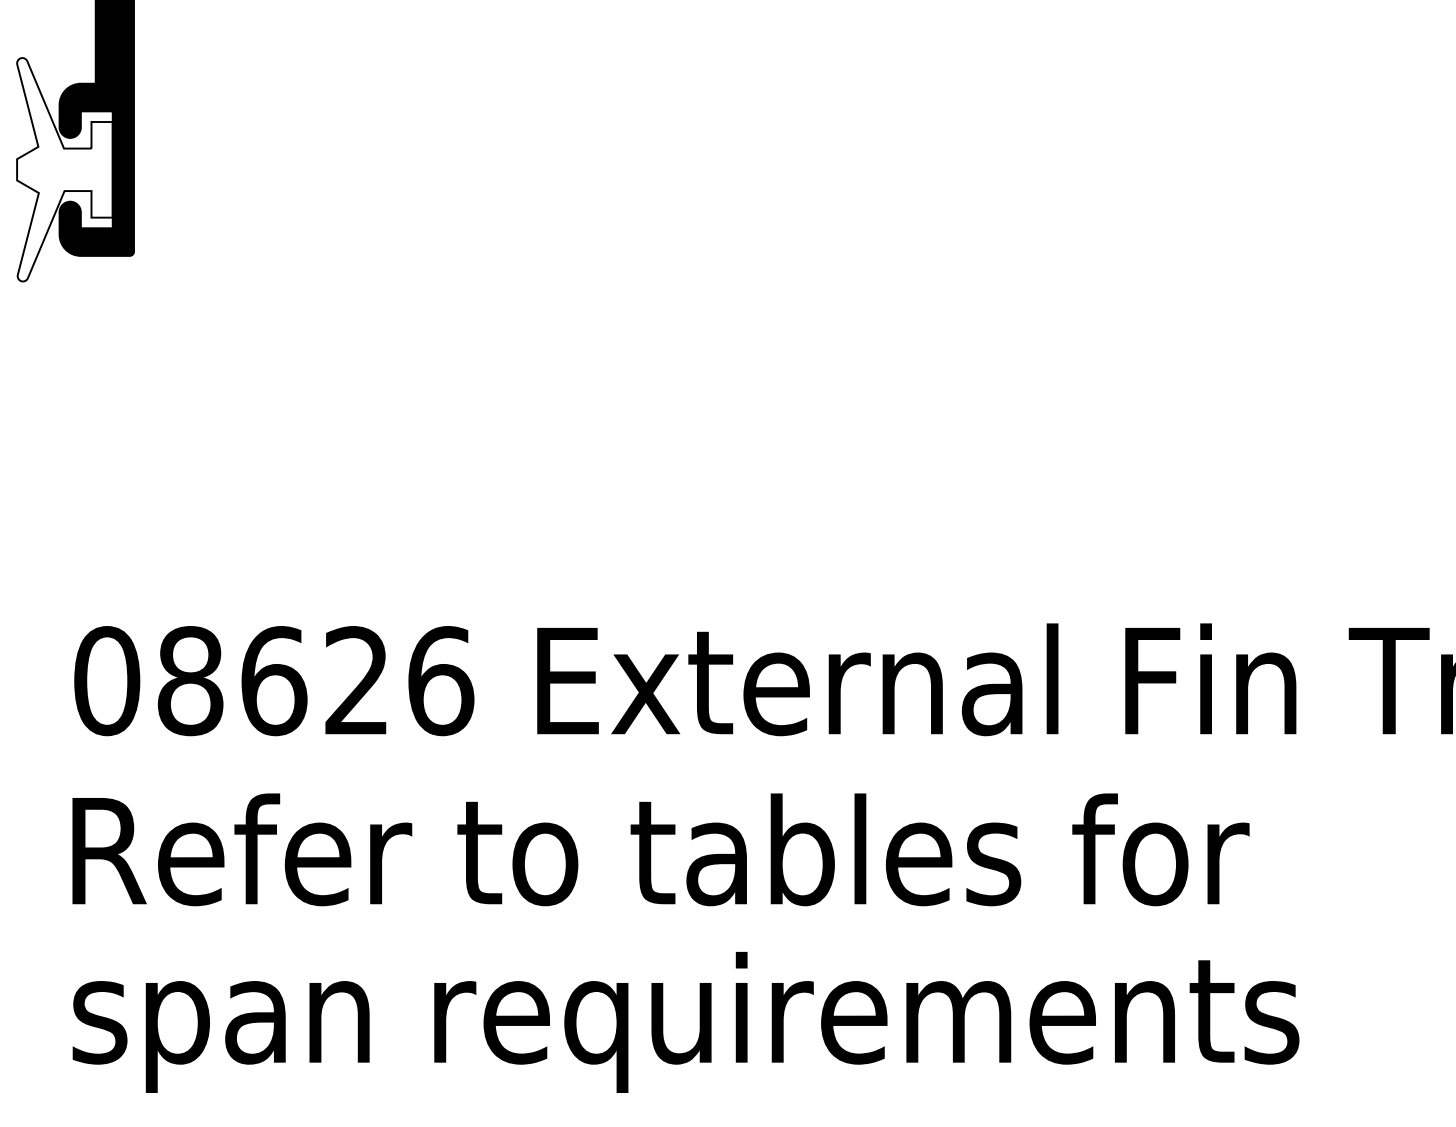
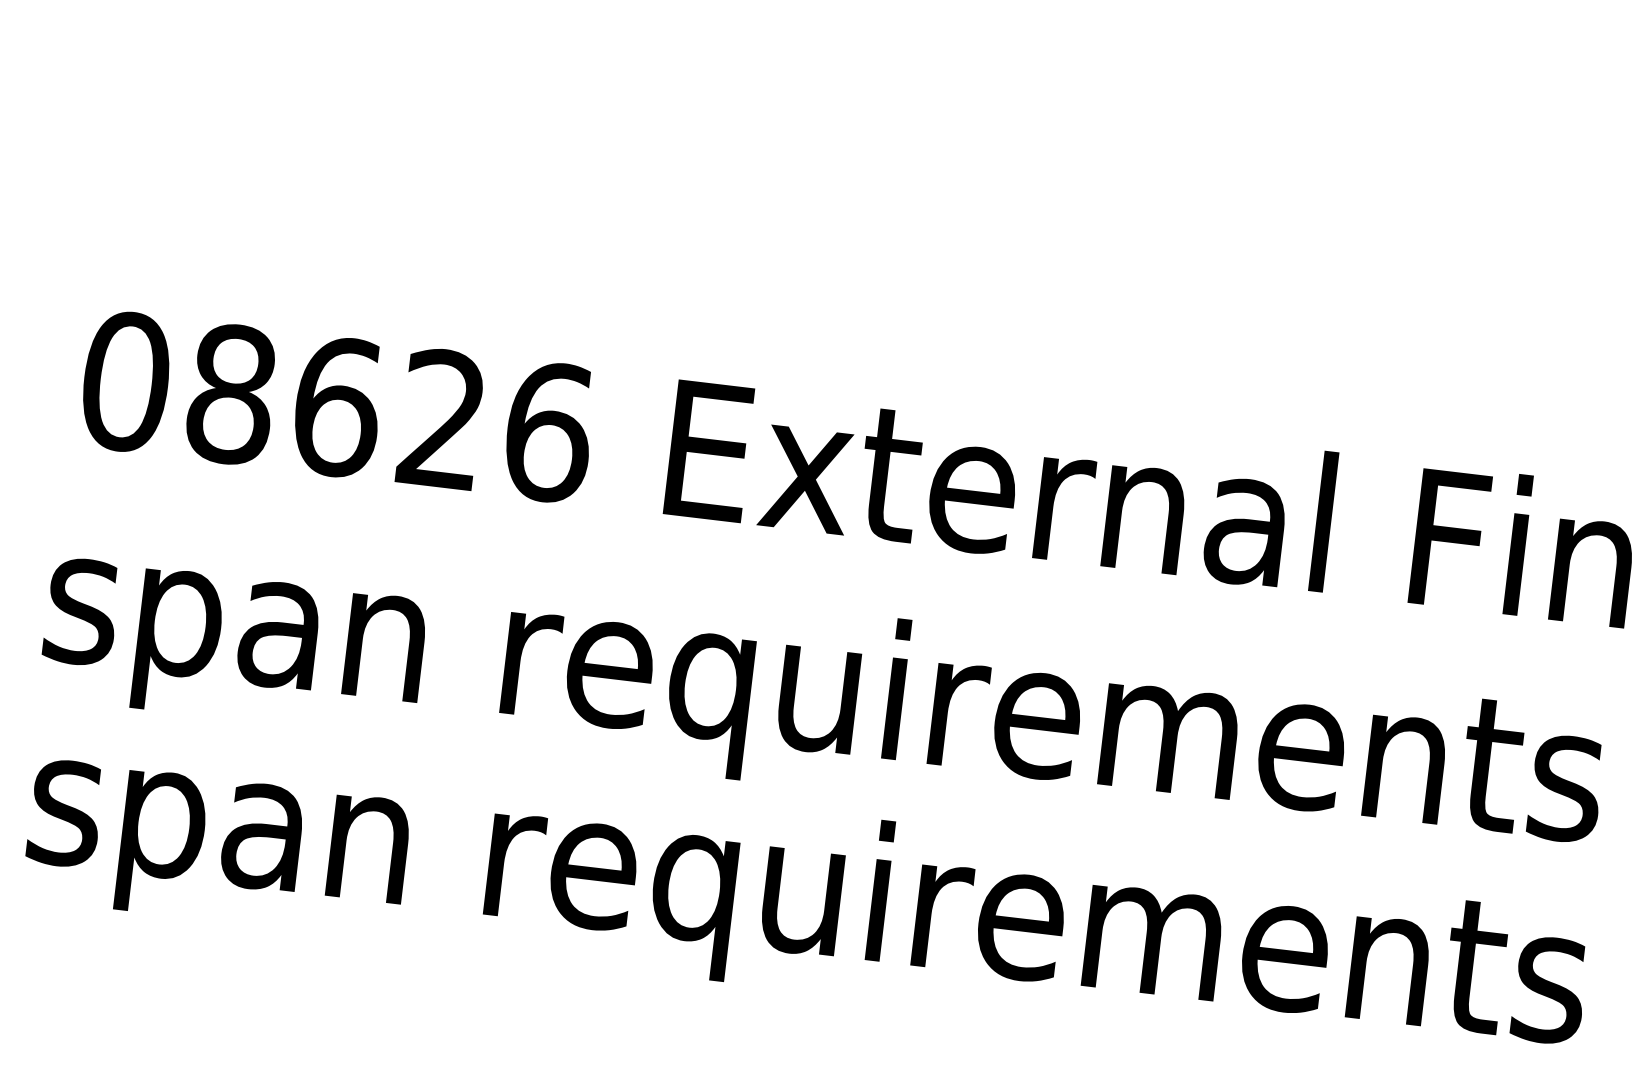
text: (679, 863) -> (823, 699), Refer to tables for -> span requirements

